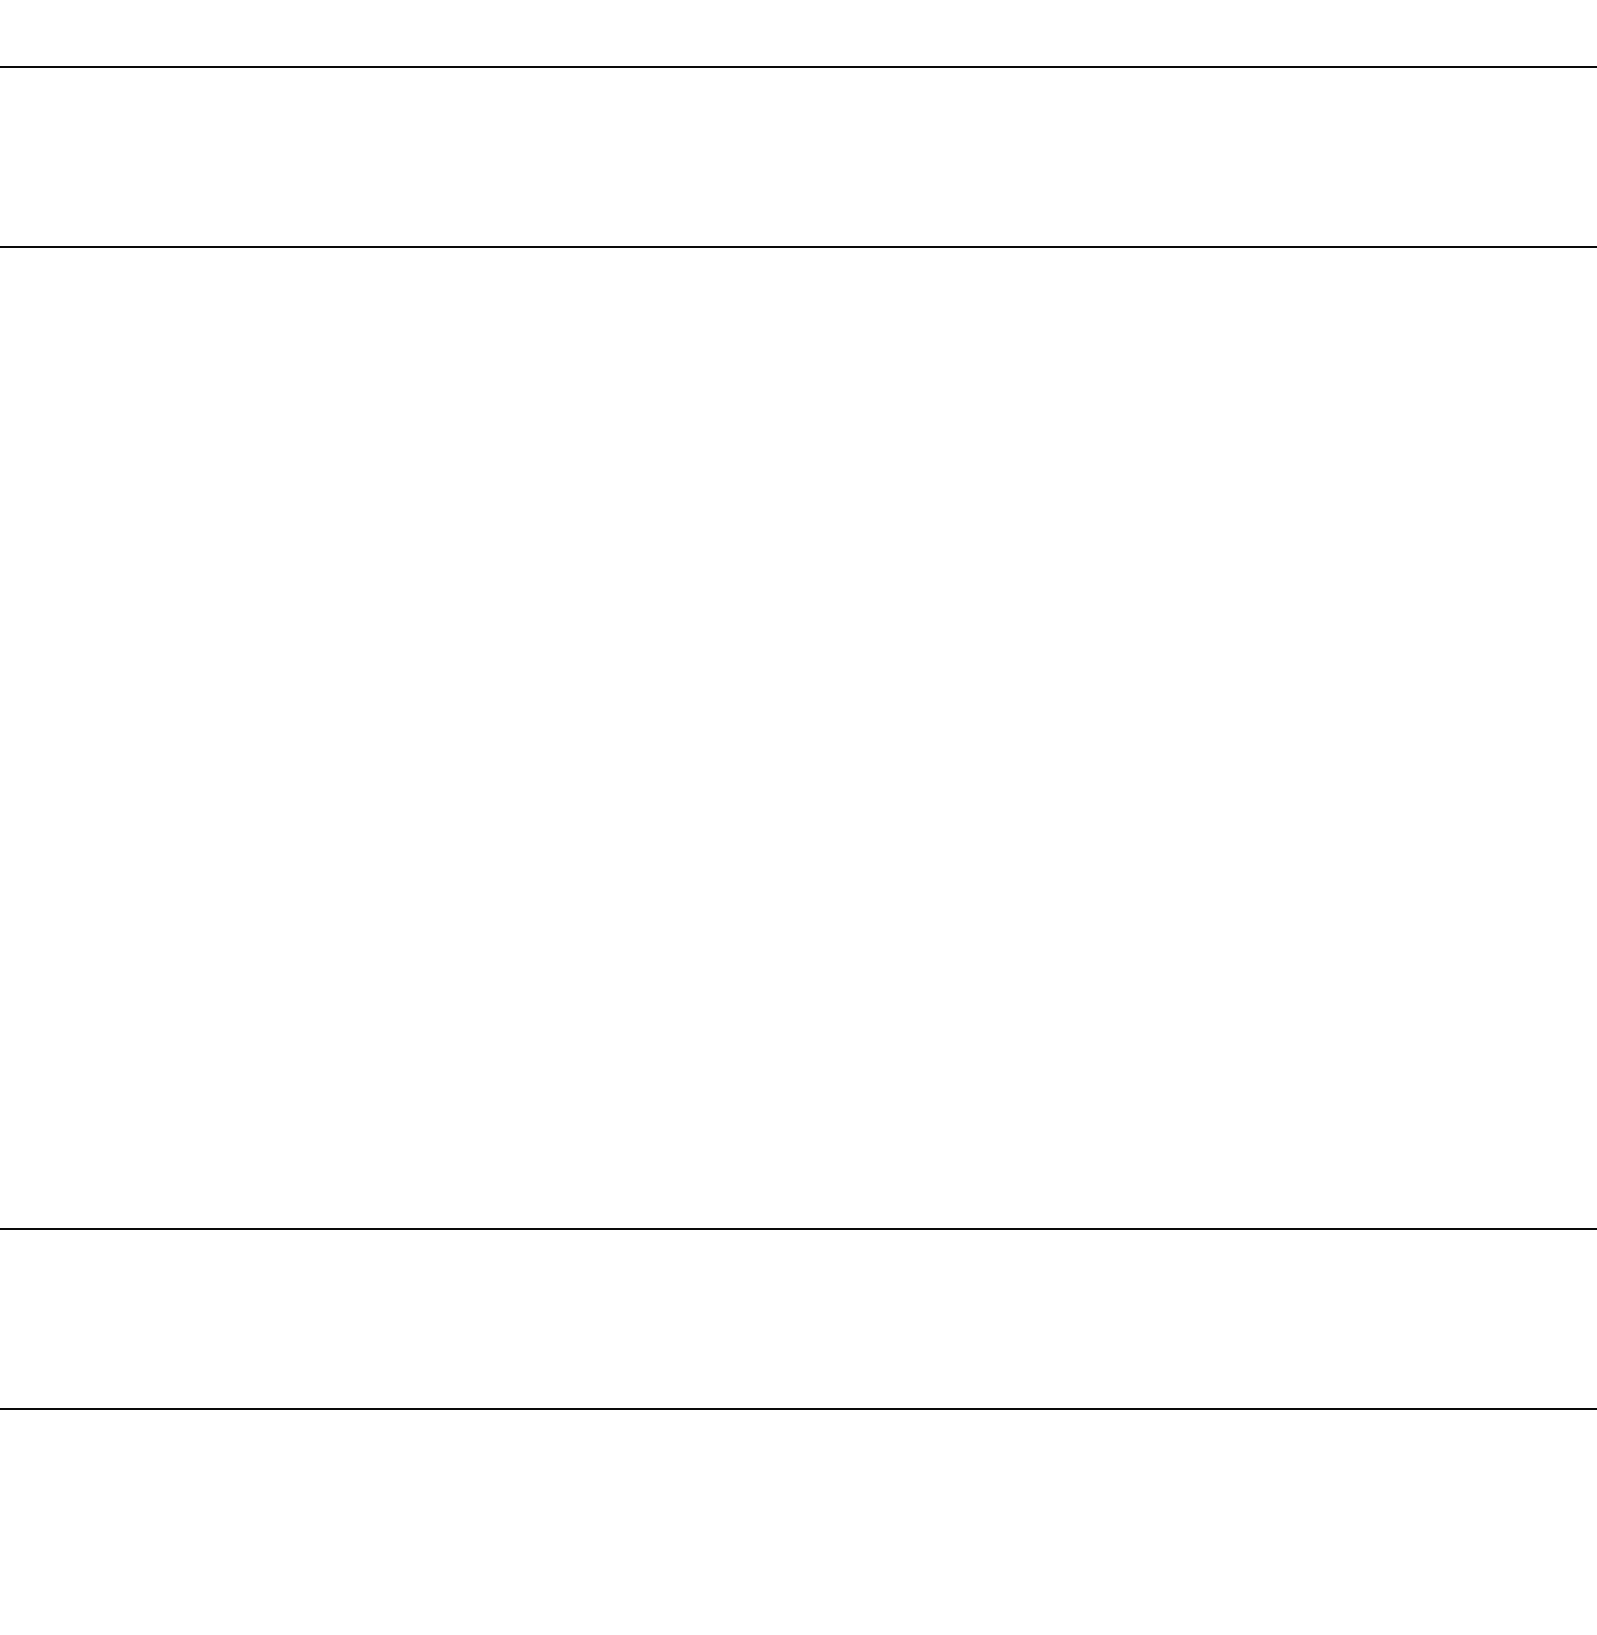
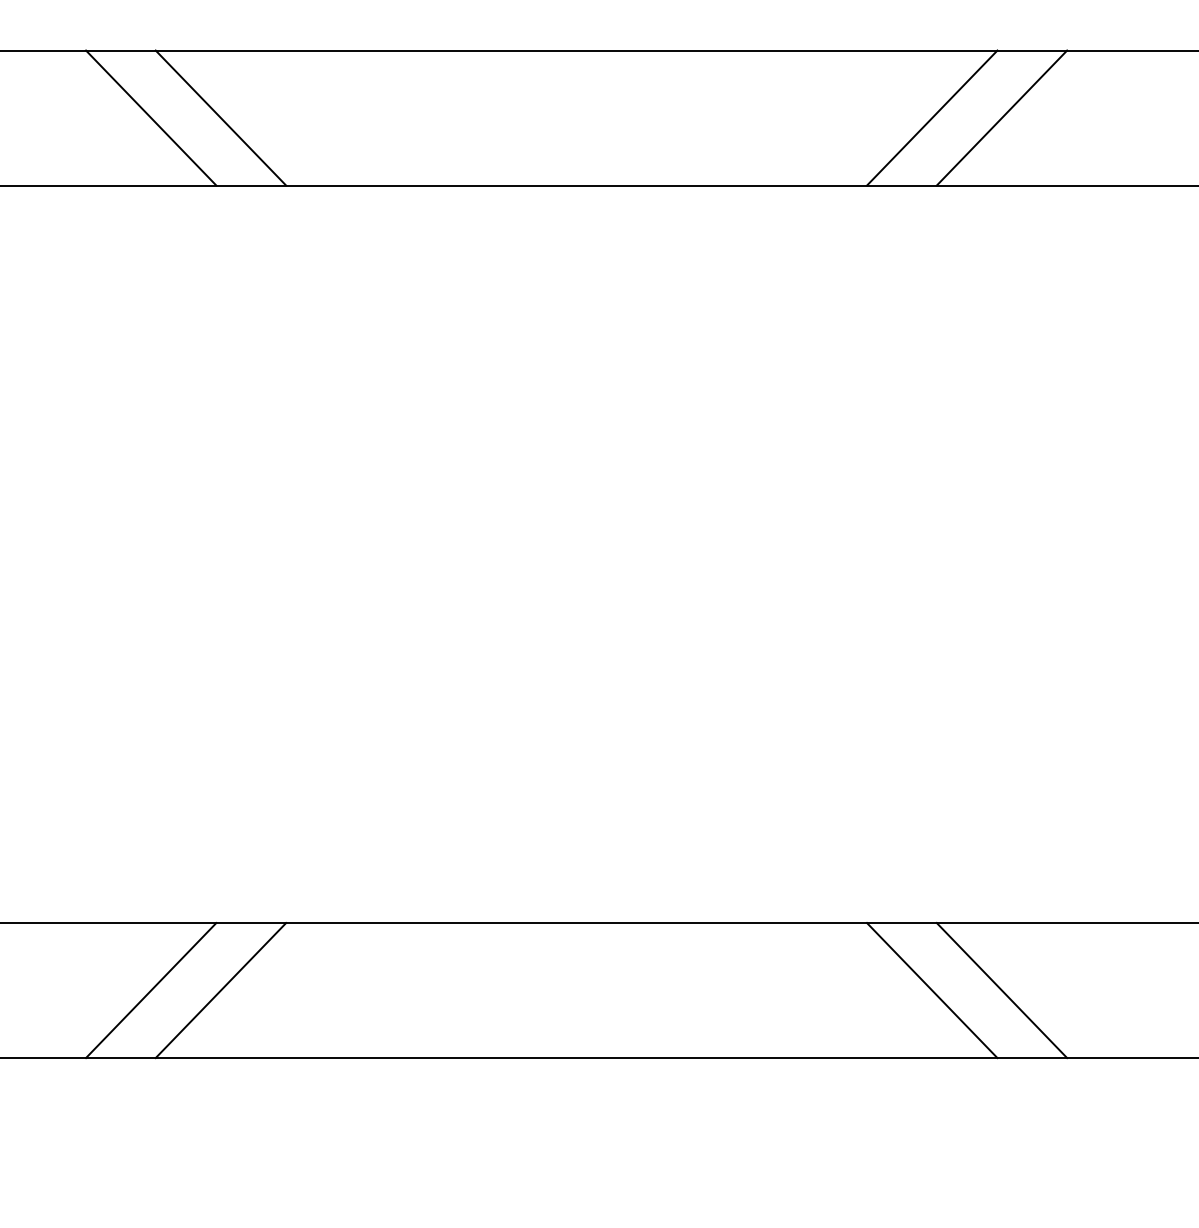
line: (201, 156) -> (151, 117), added
line: (294, 156) -> (221, 117), added
line: (1241, 156) -> (932, 117), added
line: (1334, 156) -> (1001, 117), added
line: (201, 1318) -> (151, 990), added
line: (294, 1318) -> (221, 990), added
line: (1241, 1318) -> (932, 990), added
line: (1334, 1318) -> (1001, 990), added

